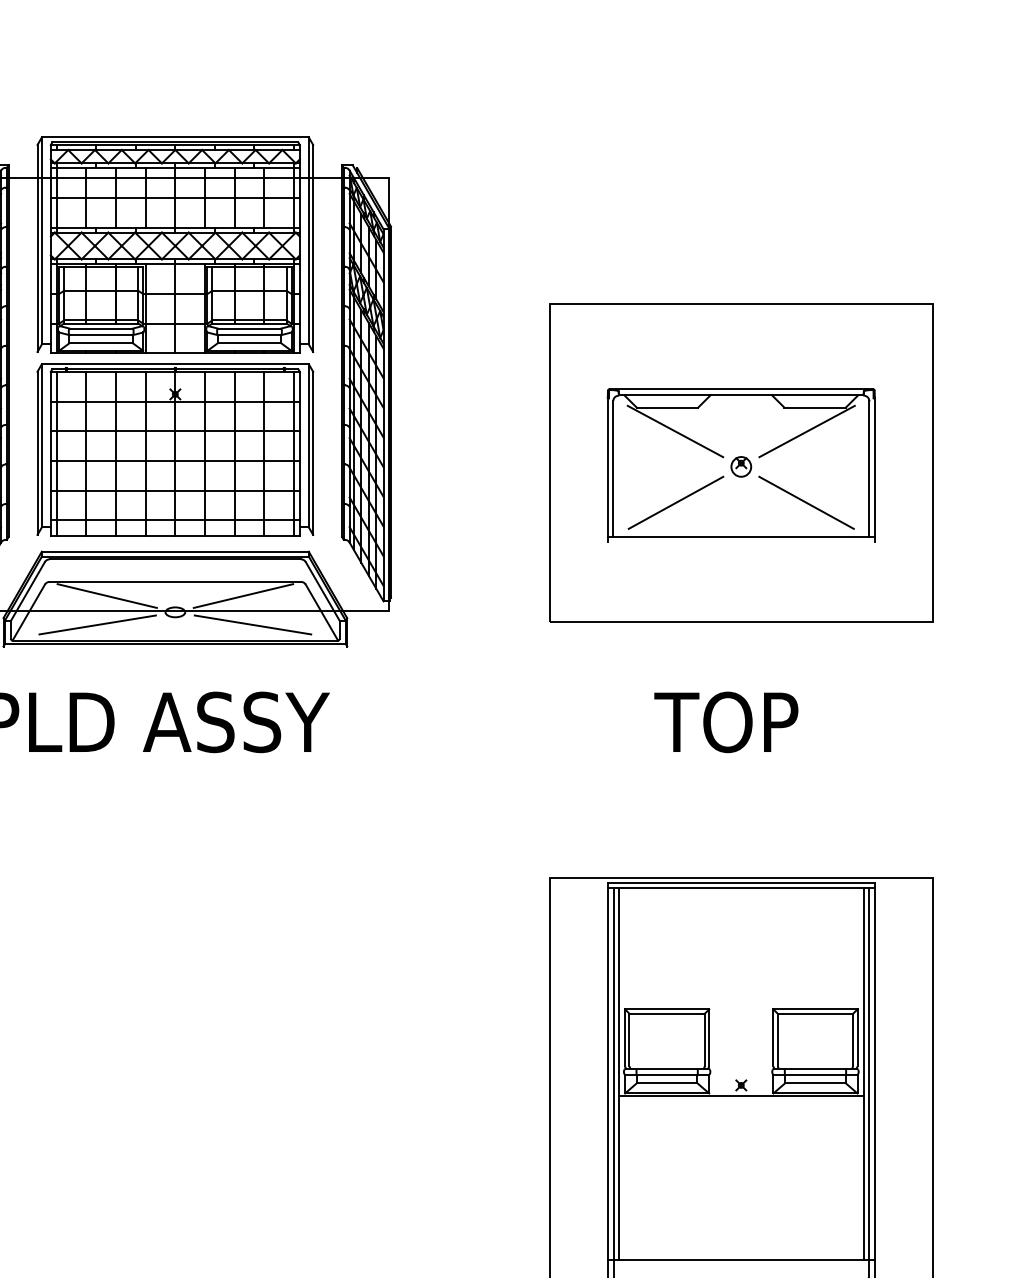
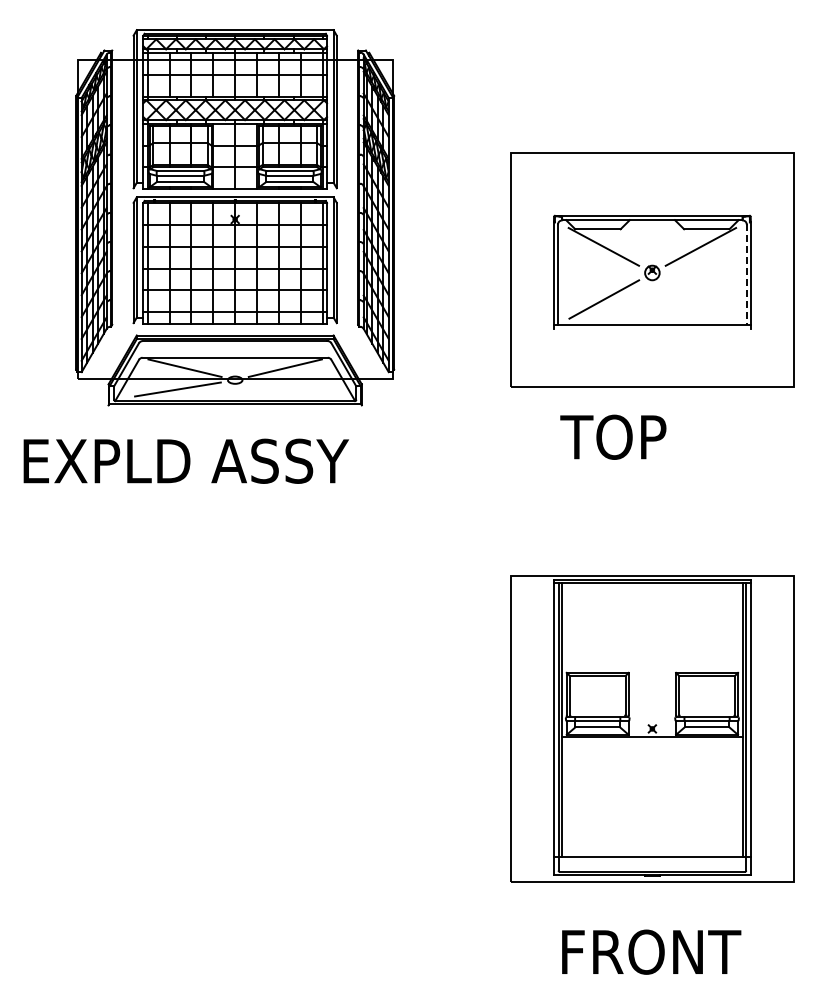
line: (868, 470) -> (746, 275), solid -> dashed
line: (806, 502) -> (700, 299), removed
line: (253, 624) -> (292, 389), removed
text: (726, 721) -> (613, 436), moved

